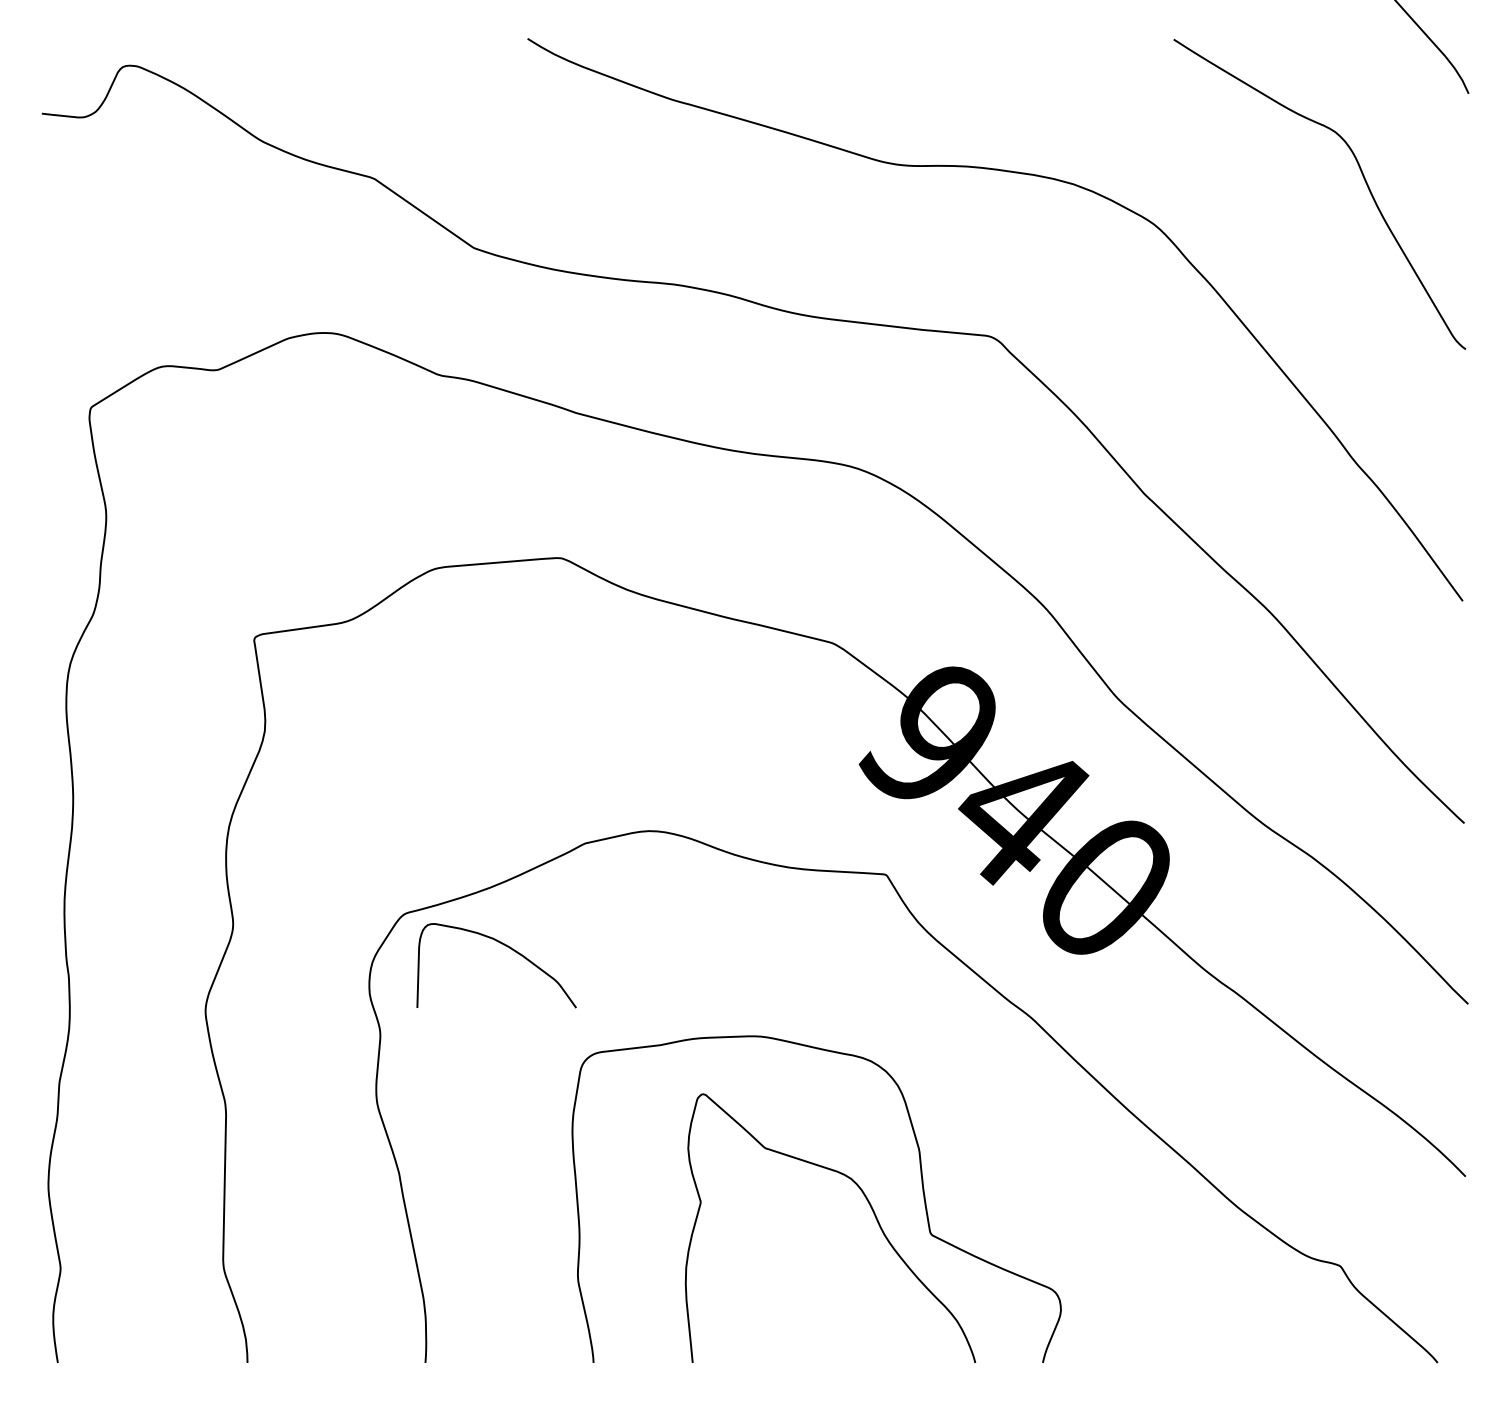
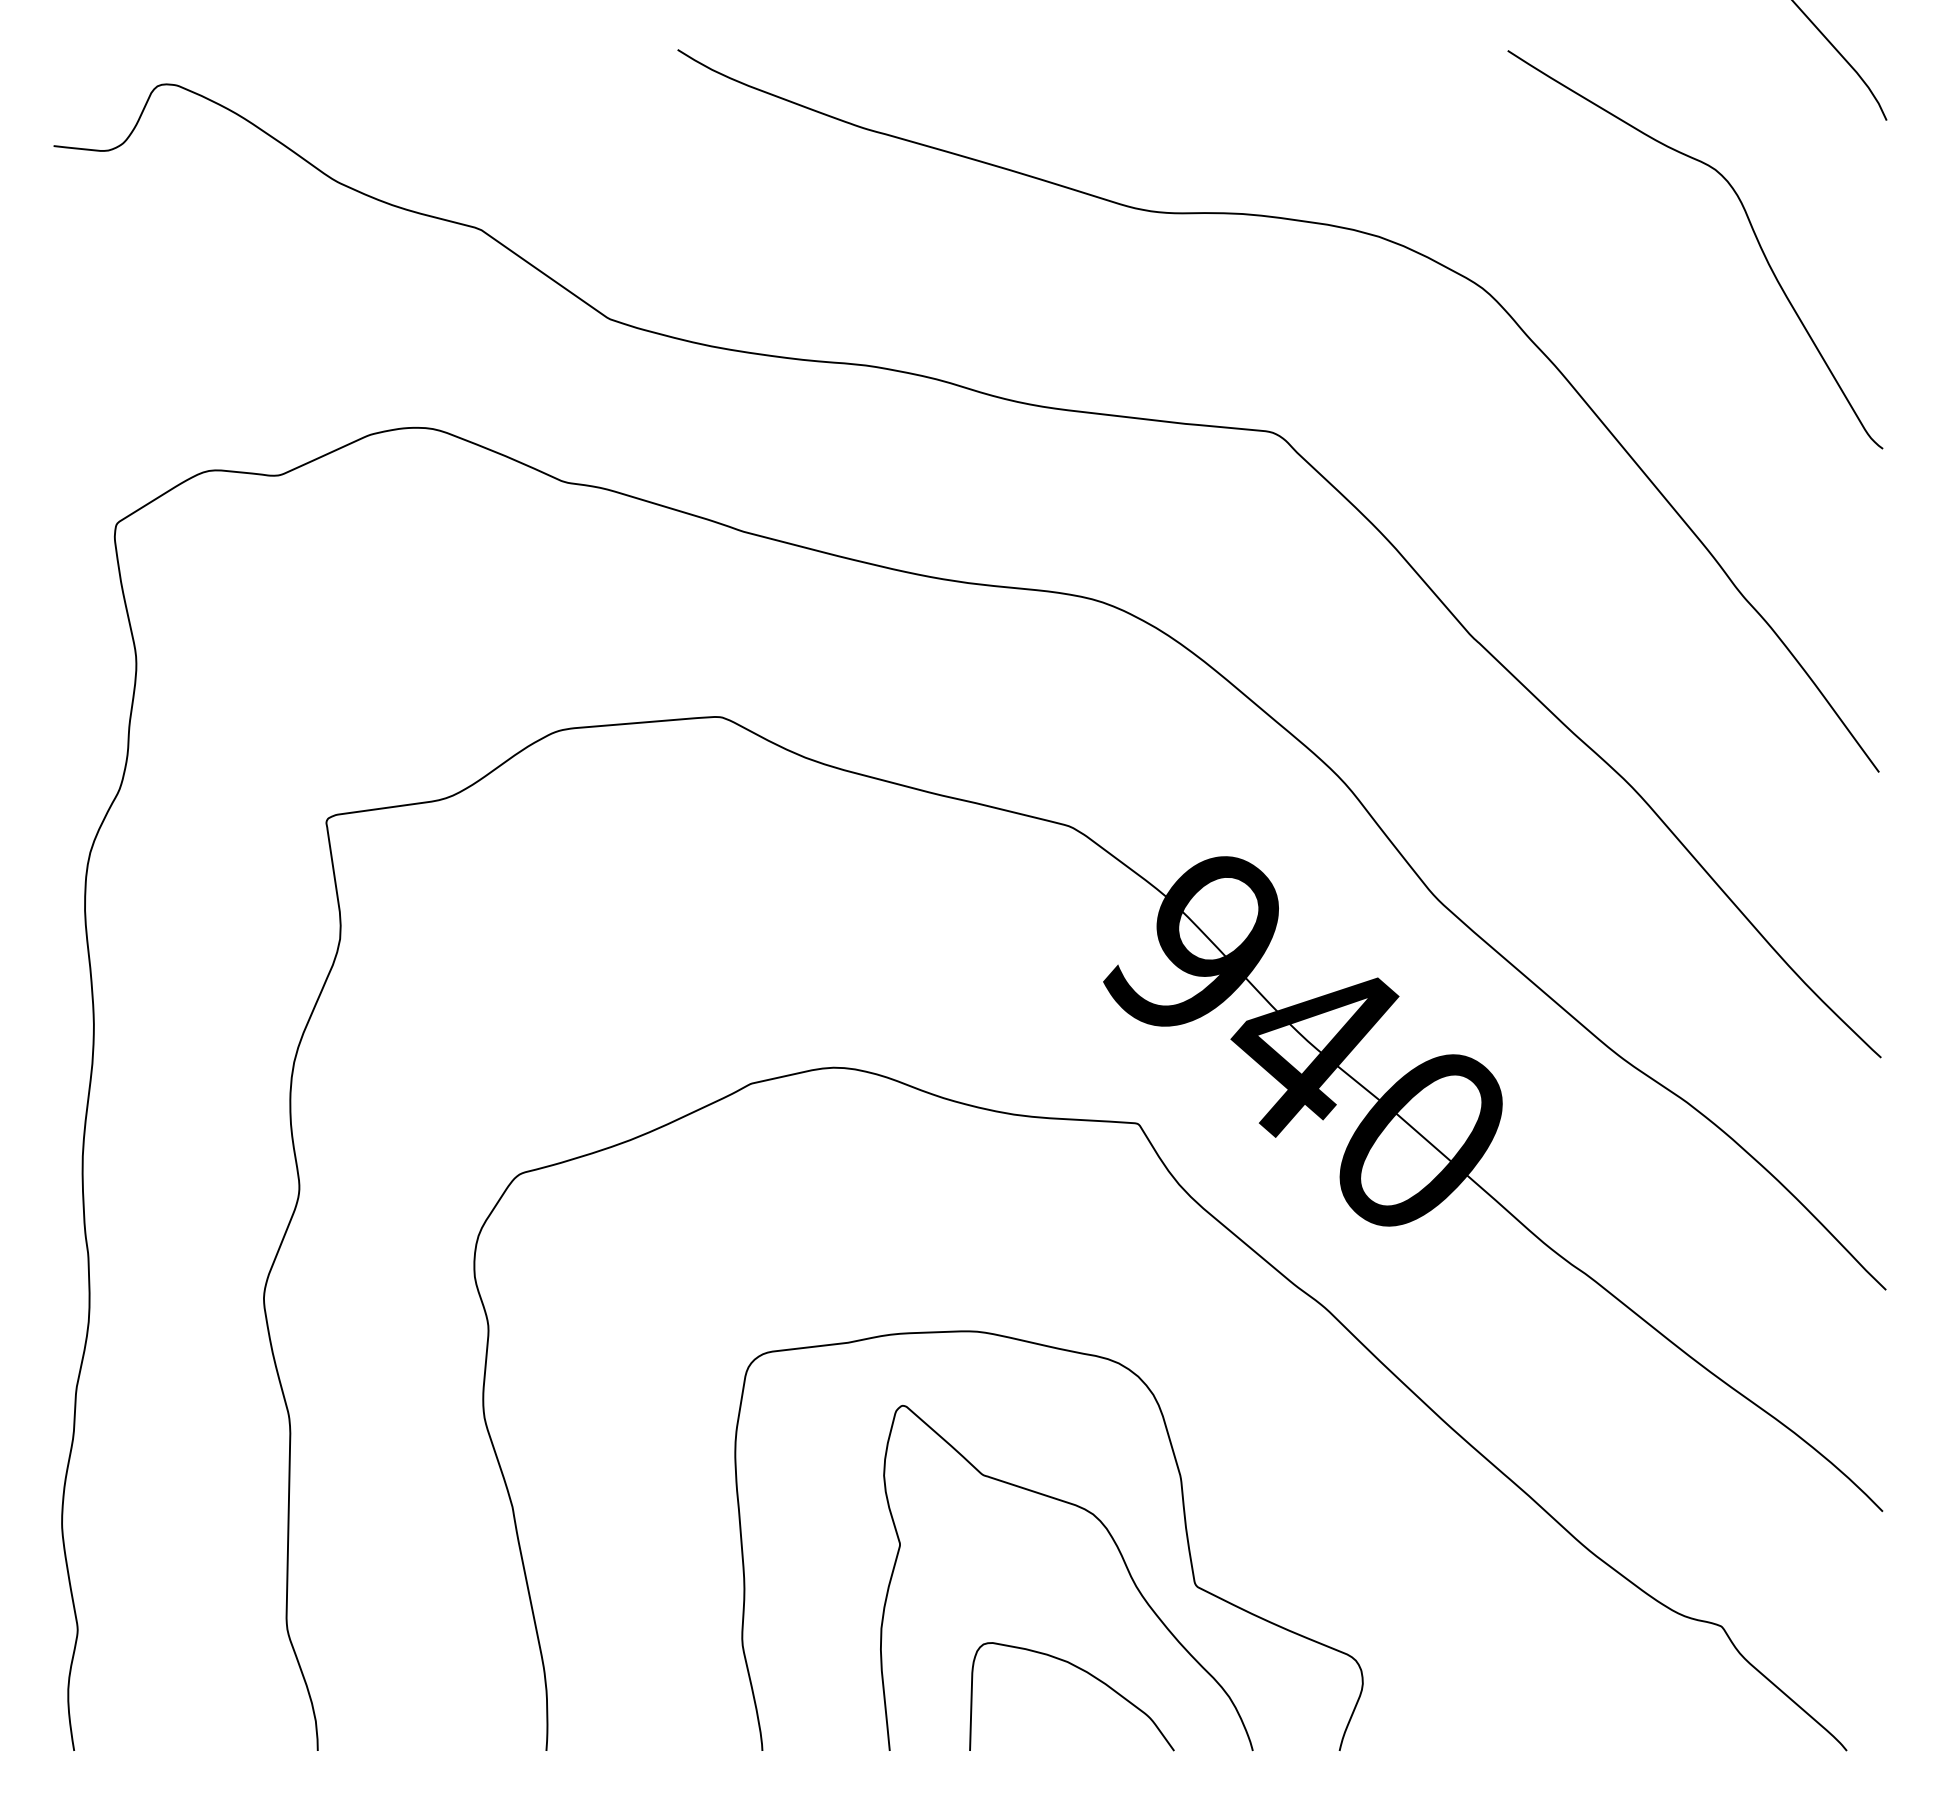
curve: (505, 946) -> (1083, 1671), moved

